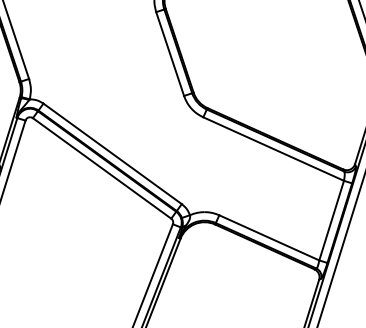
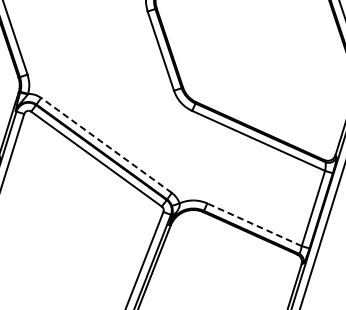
line: (112, 153) -> (106, 145), solid -> dashed
line: (269, 237) -> (254, 224), solid -> dashed

